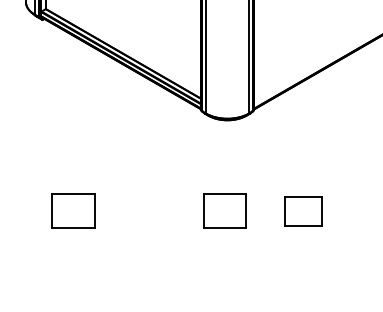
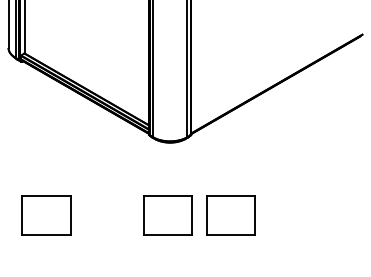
part: (73, 211) -> (46, 215), size x1.43
part: (224, 211) -> (167, 215), size x1.43
part: (302, 211) -> (230, 215), size x1.67

